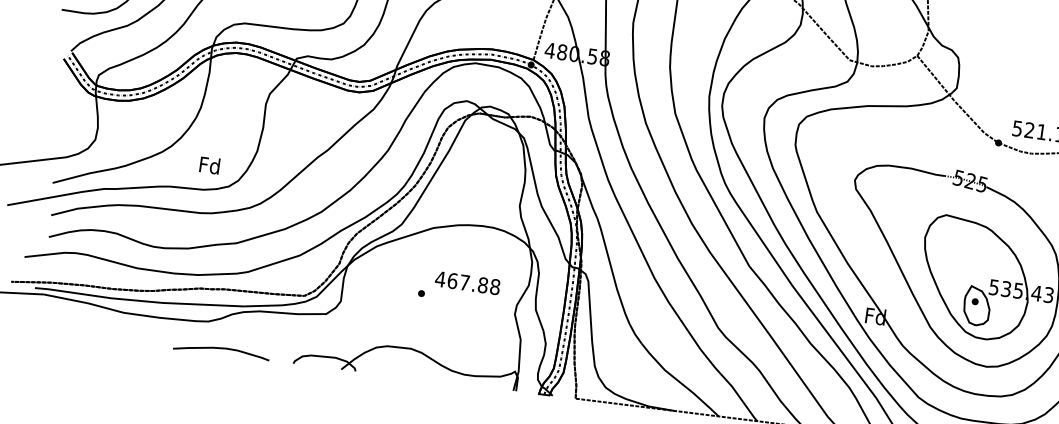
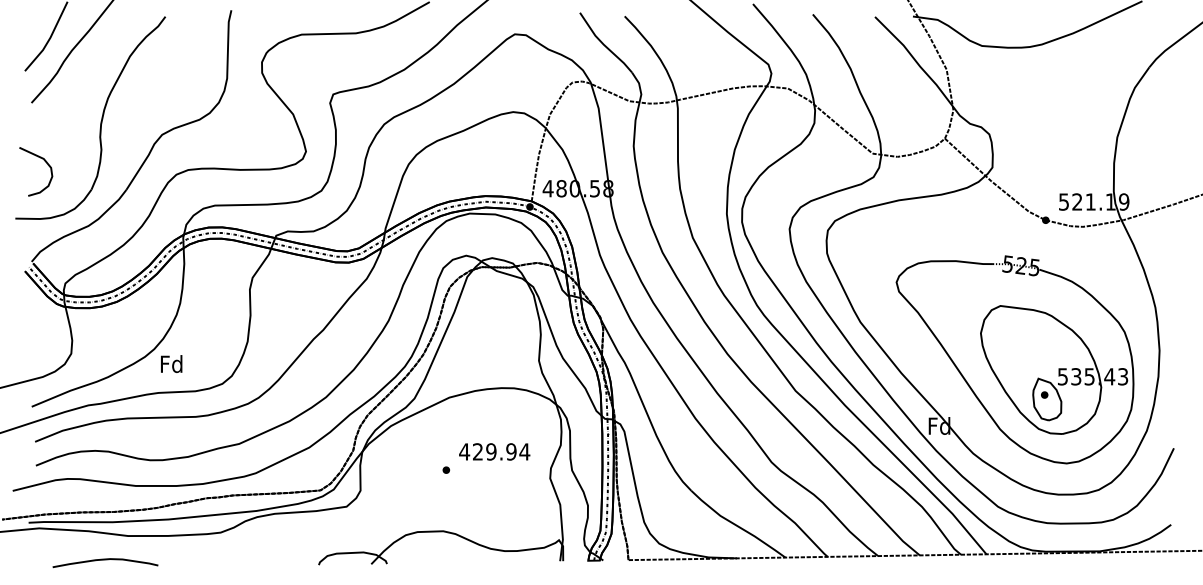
text: (209, 164) -> (171, 363), moved
text: (474, 283) -> (501, 451), 467.88 -> 429.94
curve: (221, 349) -> (105, 560), moved

